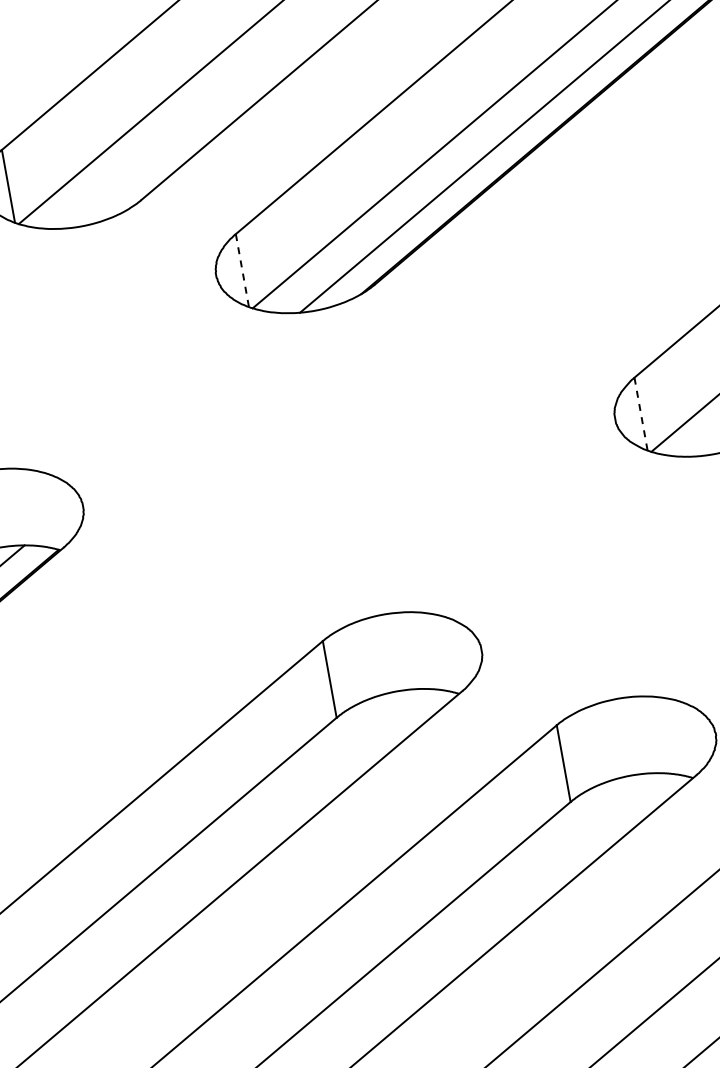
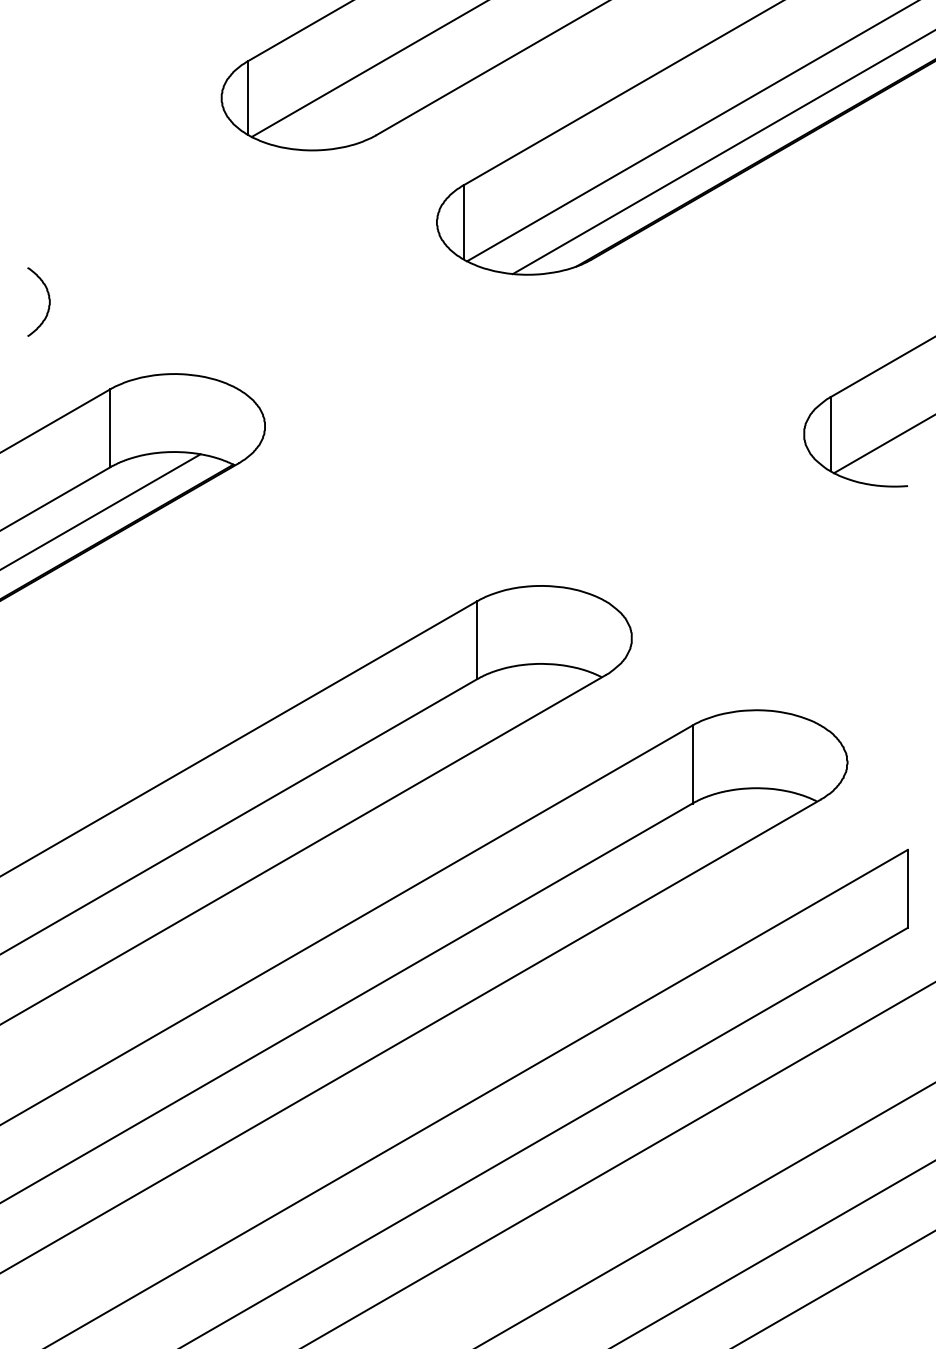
line: (242, 270) -> (463, 222), dashed -> solid
line: (641, 414) -> (830, 434), dashed -> solid

